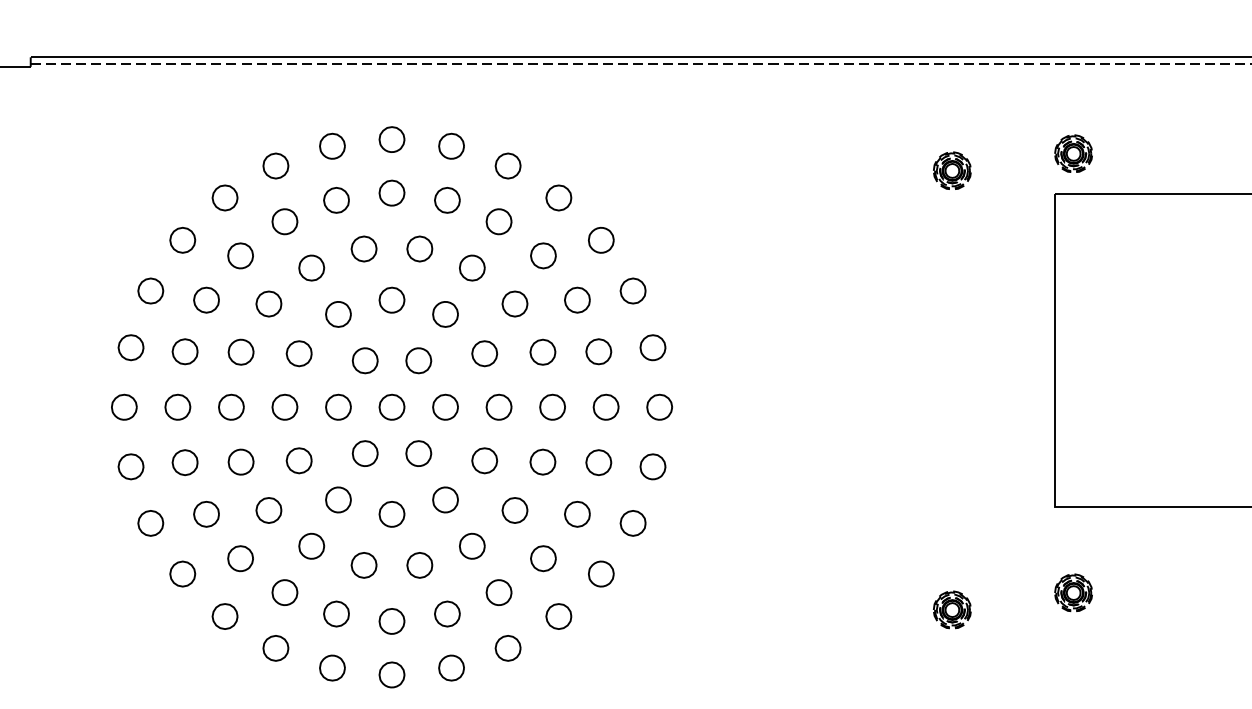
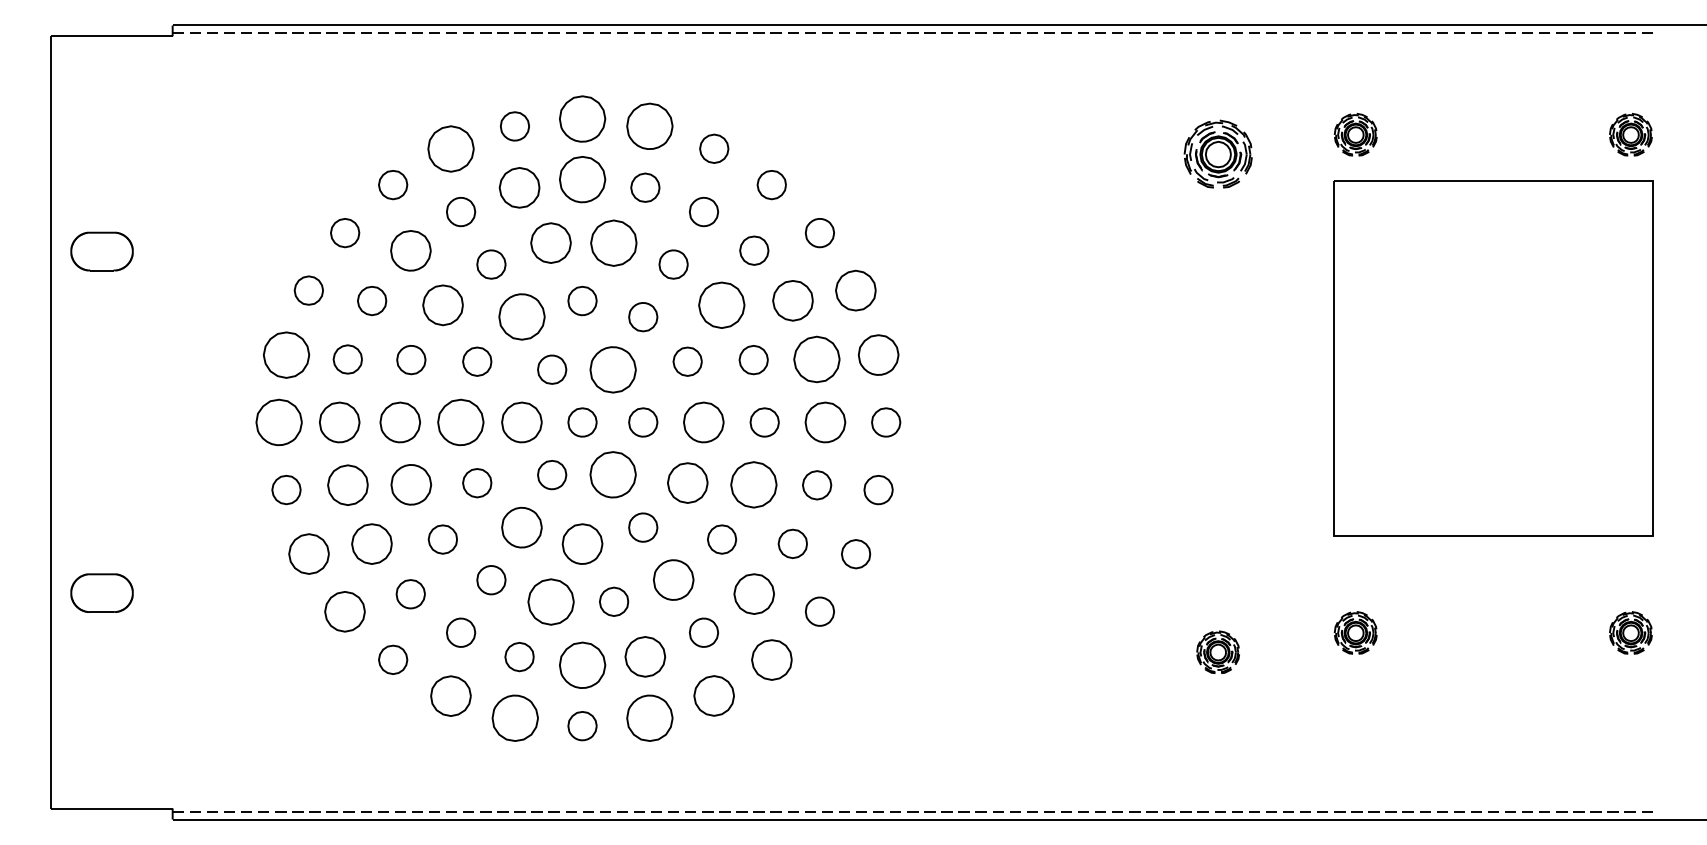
part: (391, 139) -> (582, 118), size x1.6
part: (451, 146) -> (650, 126), size x1.6
part: (275, 165) -> (450, 148), size x1.6
part: (951, 170) -> (1217, 153), size x1.6
part: (391, 193) -> (582, 179), size x1.6
part: (336, 200) -> (519, 187), size x1.4
part: (363, 248) -> (550, 242), size x1.4
part: (420, 248) -> (614, 242), size x1.6
part: (240, 255) -> (410, 250), size x1.4
part: (633, 290) -> (856, 290), size x1.4
part: (577, 300) -> (792, 301), size x1.4
part: (268, 304) -> (442, 305), size x1.4
part: (515, 304) -> (722, 305), size x1.6
part: (338, 314) -> (521, 317), size x1.6
part: (131, 347) -> (286, 354), size x1.6
part: (652, 347) -> (878, 354), size x1.4
part: (599, 351) -> (817, 359), size x1.6
part: (418, 360) -> (612, 369), size x1.6
part: (124, 407) -> (278, 422), size x1.6
part: (177, 407) -> (339, 422), size x1.4
part: (231, 407) -> (400, 422), size x1.4
part: (285, 407) -> (461, 422), size x1.6
part: (338, 407) -> (521, 422), size x1.4
part: (499, 407) -> (704, 422), size x1.4
part: (606, 407) -> (825, 422), size x1.4
part: (418, 454) -> (612, 475), size x1.6
part: (241, 461) -> (411, 484), size x1.4
part: (484, 461) -> (687, 483), size x1.4
part: (542, 461) -> (753, 484), size x1.6
part: (184, 462) -> (347, 485), size x1.4
part: (338, 499) -> (521, 527), size x1.4
part: (206, 513) -> (372, 543), size x1.4
part: (391, 513) -> (582, 543), size x1.4
part: (150, 523) -> (308, 554), size x1.4
part: (472, 546) -> (673, 580), size x1.4
part: (543, 558) -> (754, 594), size x1.4
part: (363, 565) -> (550, 601), size x1.6
part: (183, 573) -> (345, 611), size x1.4
part: (447, 614) -> (645, 657), size x1.4
part: (558, 616) -> (771, 659), size x1.4
part: (391, 621) -> (582, 665), size x1.6
part: (275, 647) -> (450, 695), size x1.4
part: (508, 647) -> (714, 695), size x1.4
part: (332, 668) -> (514, 718), size x1.6
part: (451, 668) -> (650, 718), size x1.6

